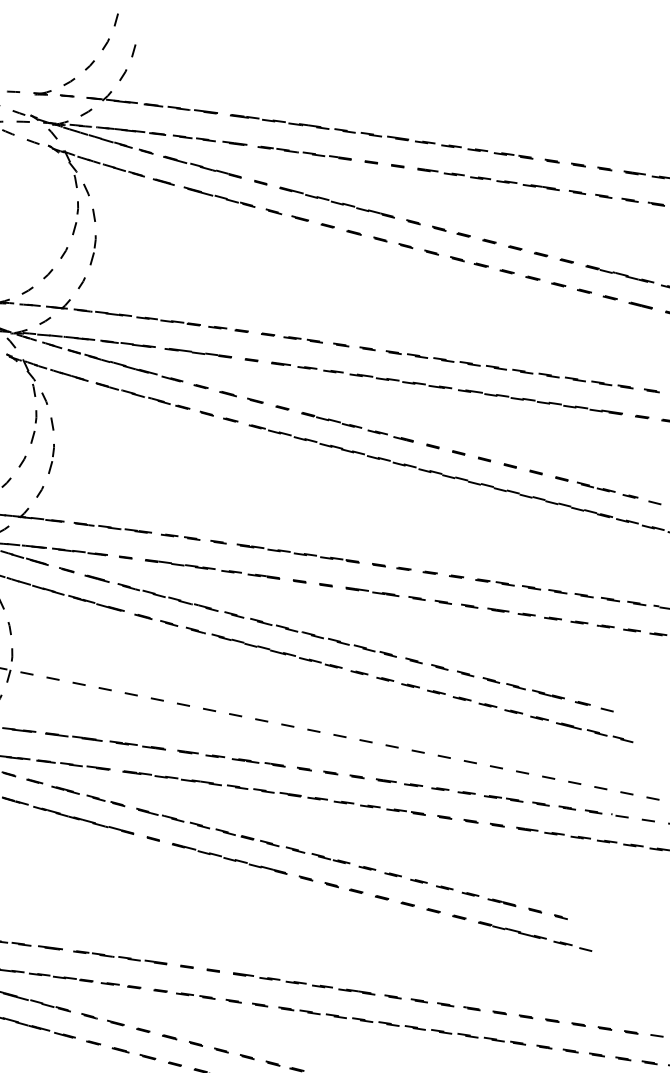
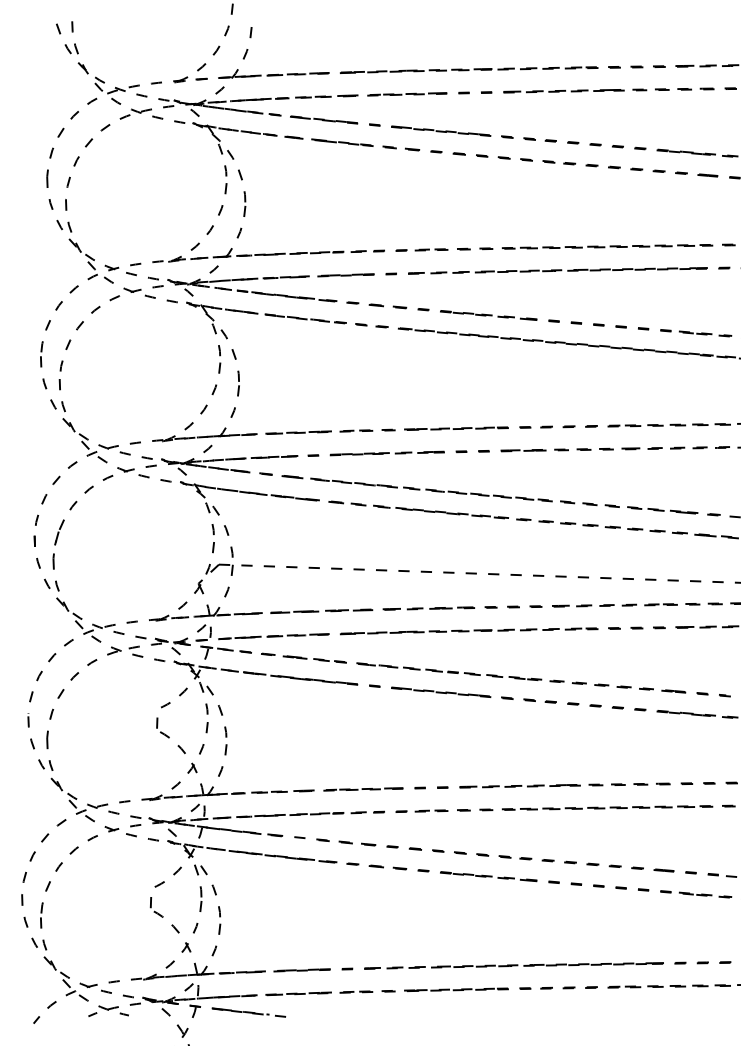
line: (35, 1001) -> (298, 837), removed

